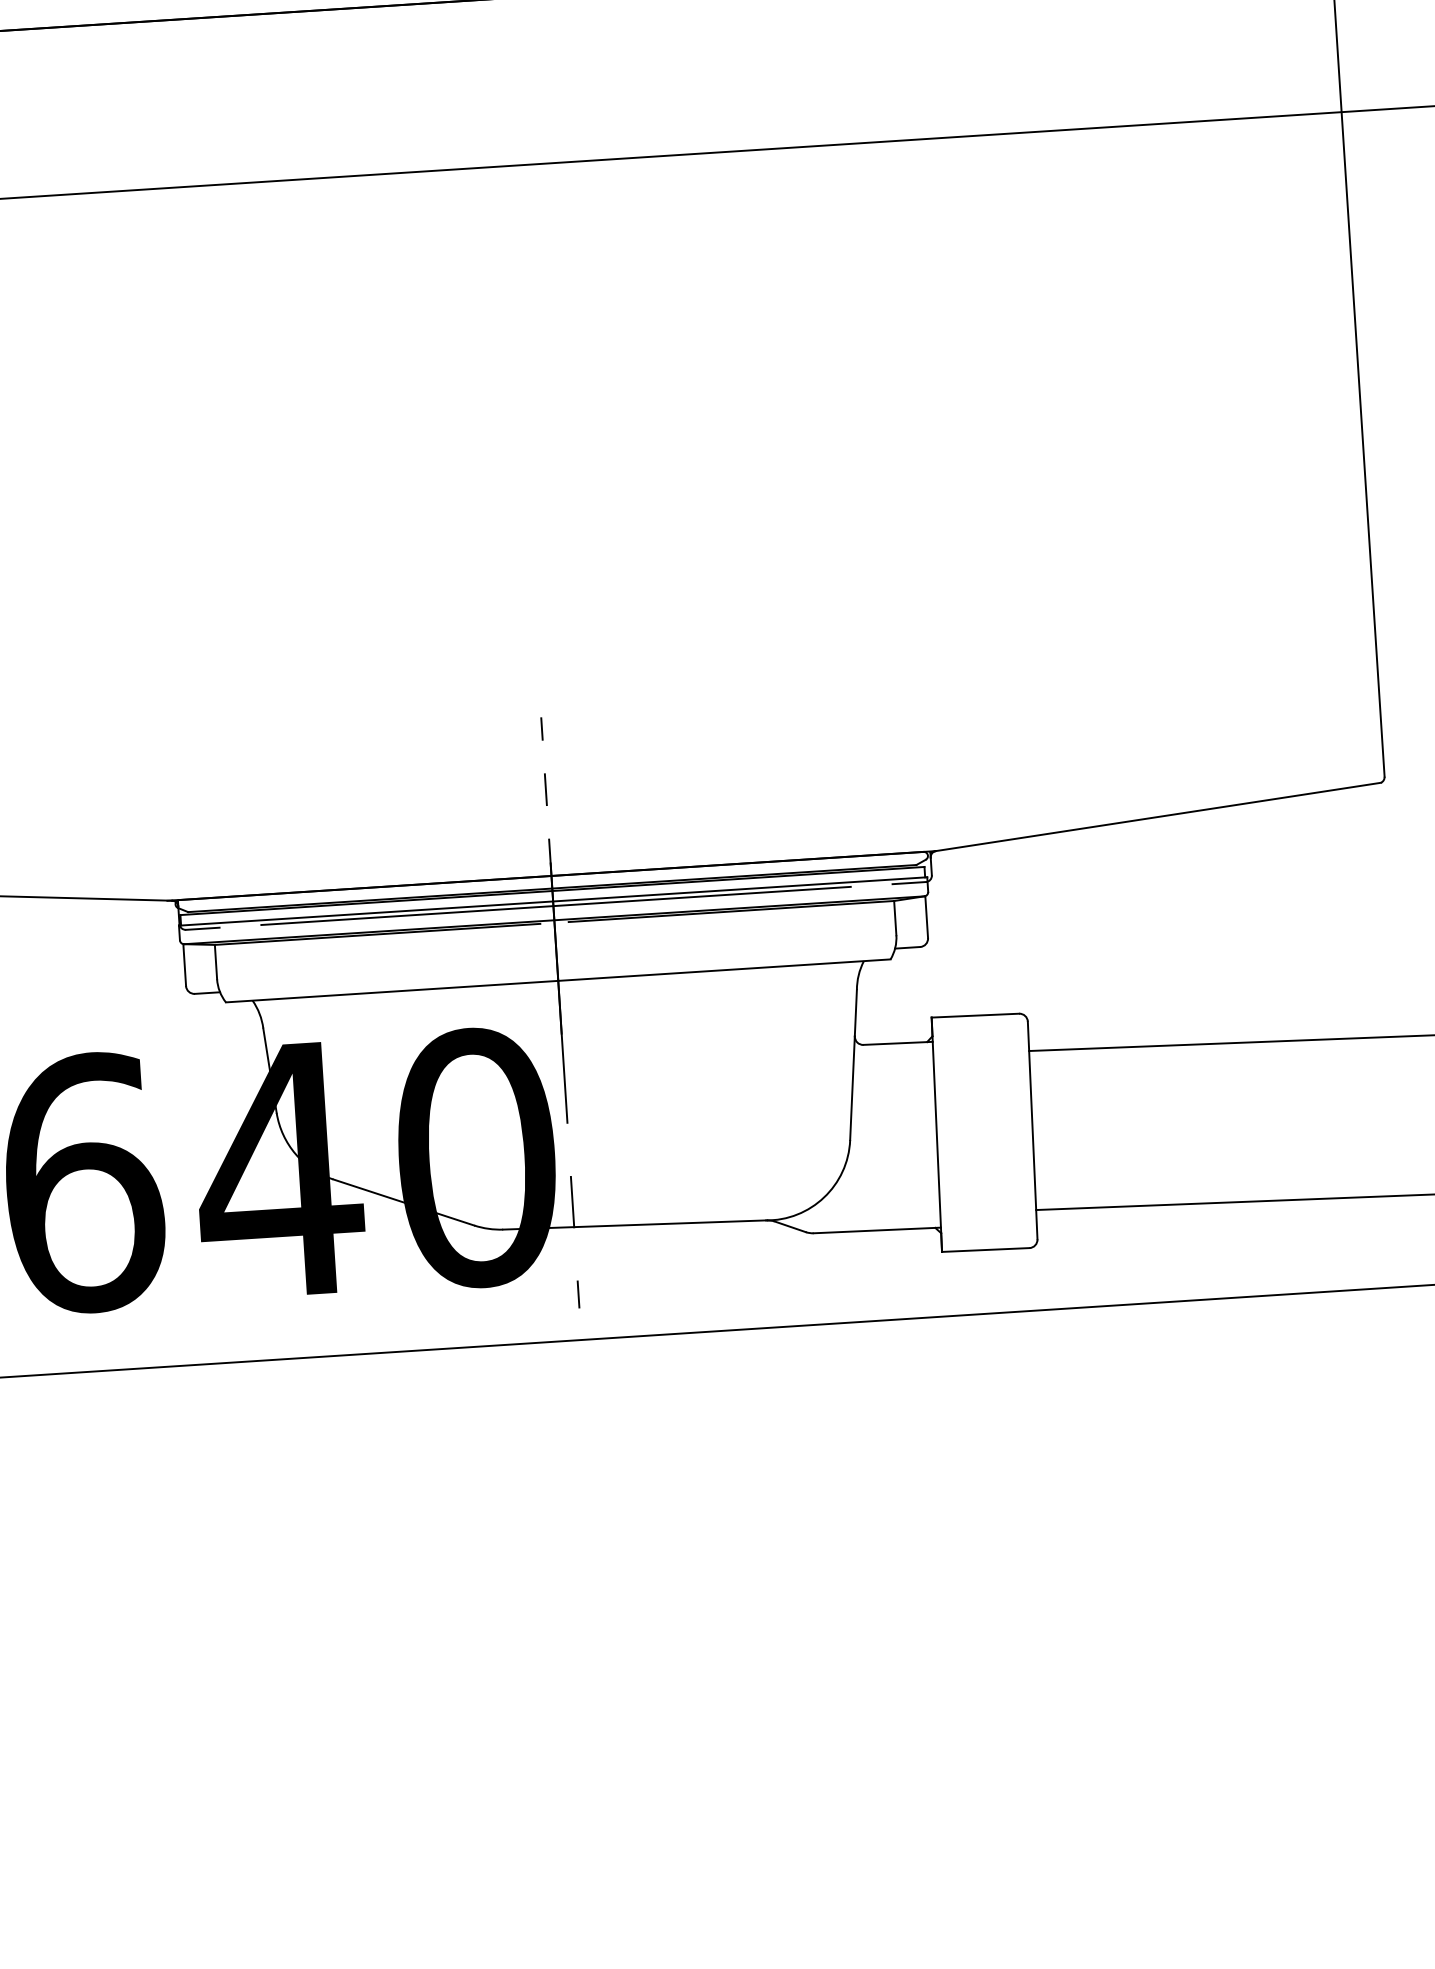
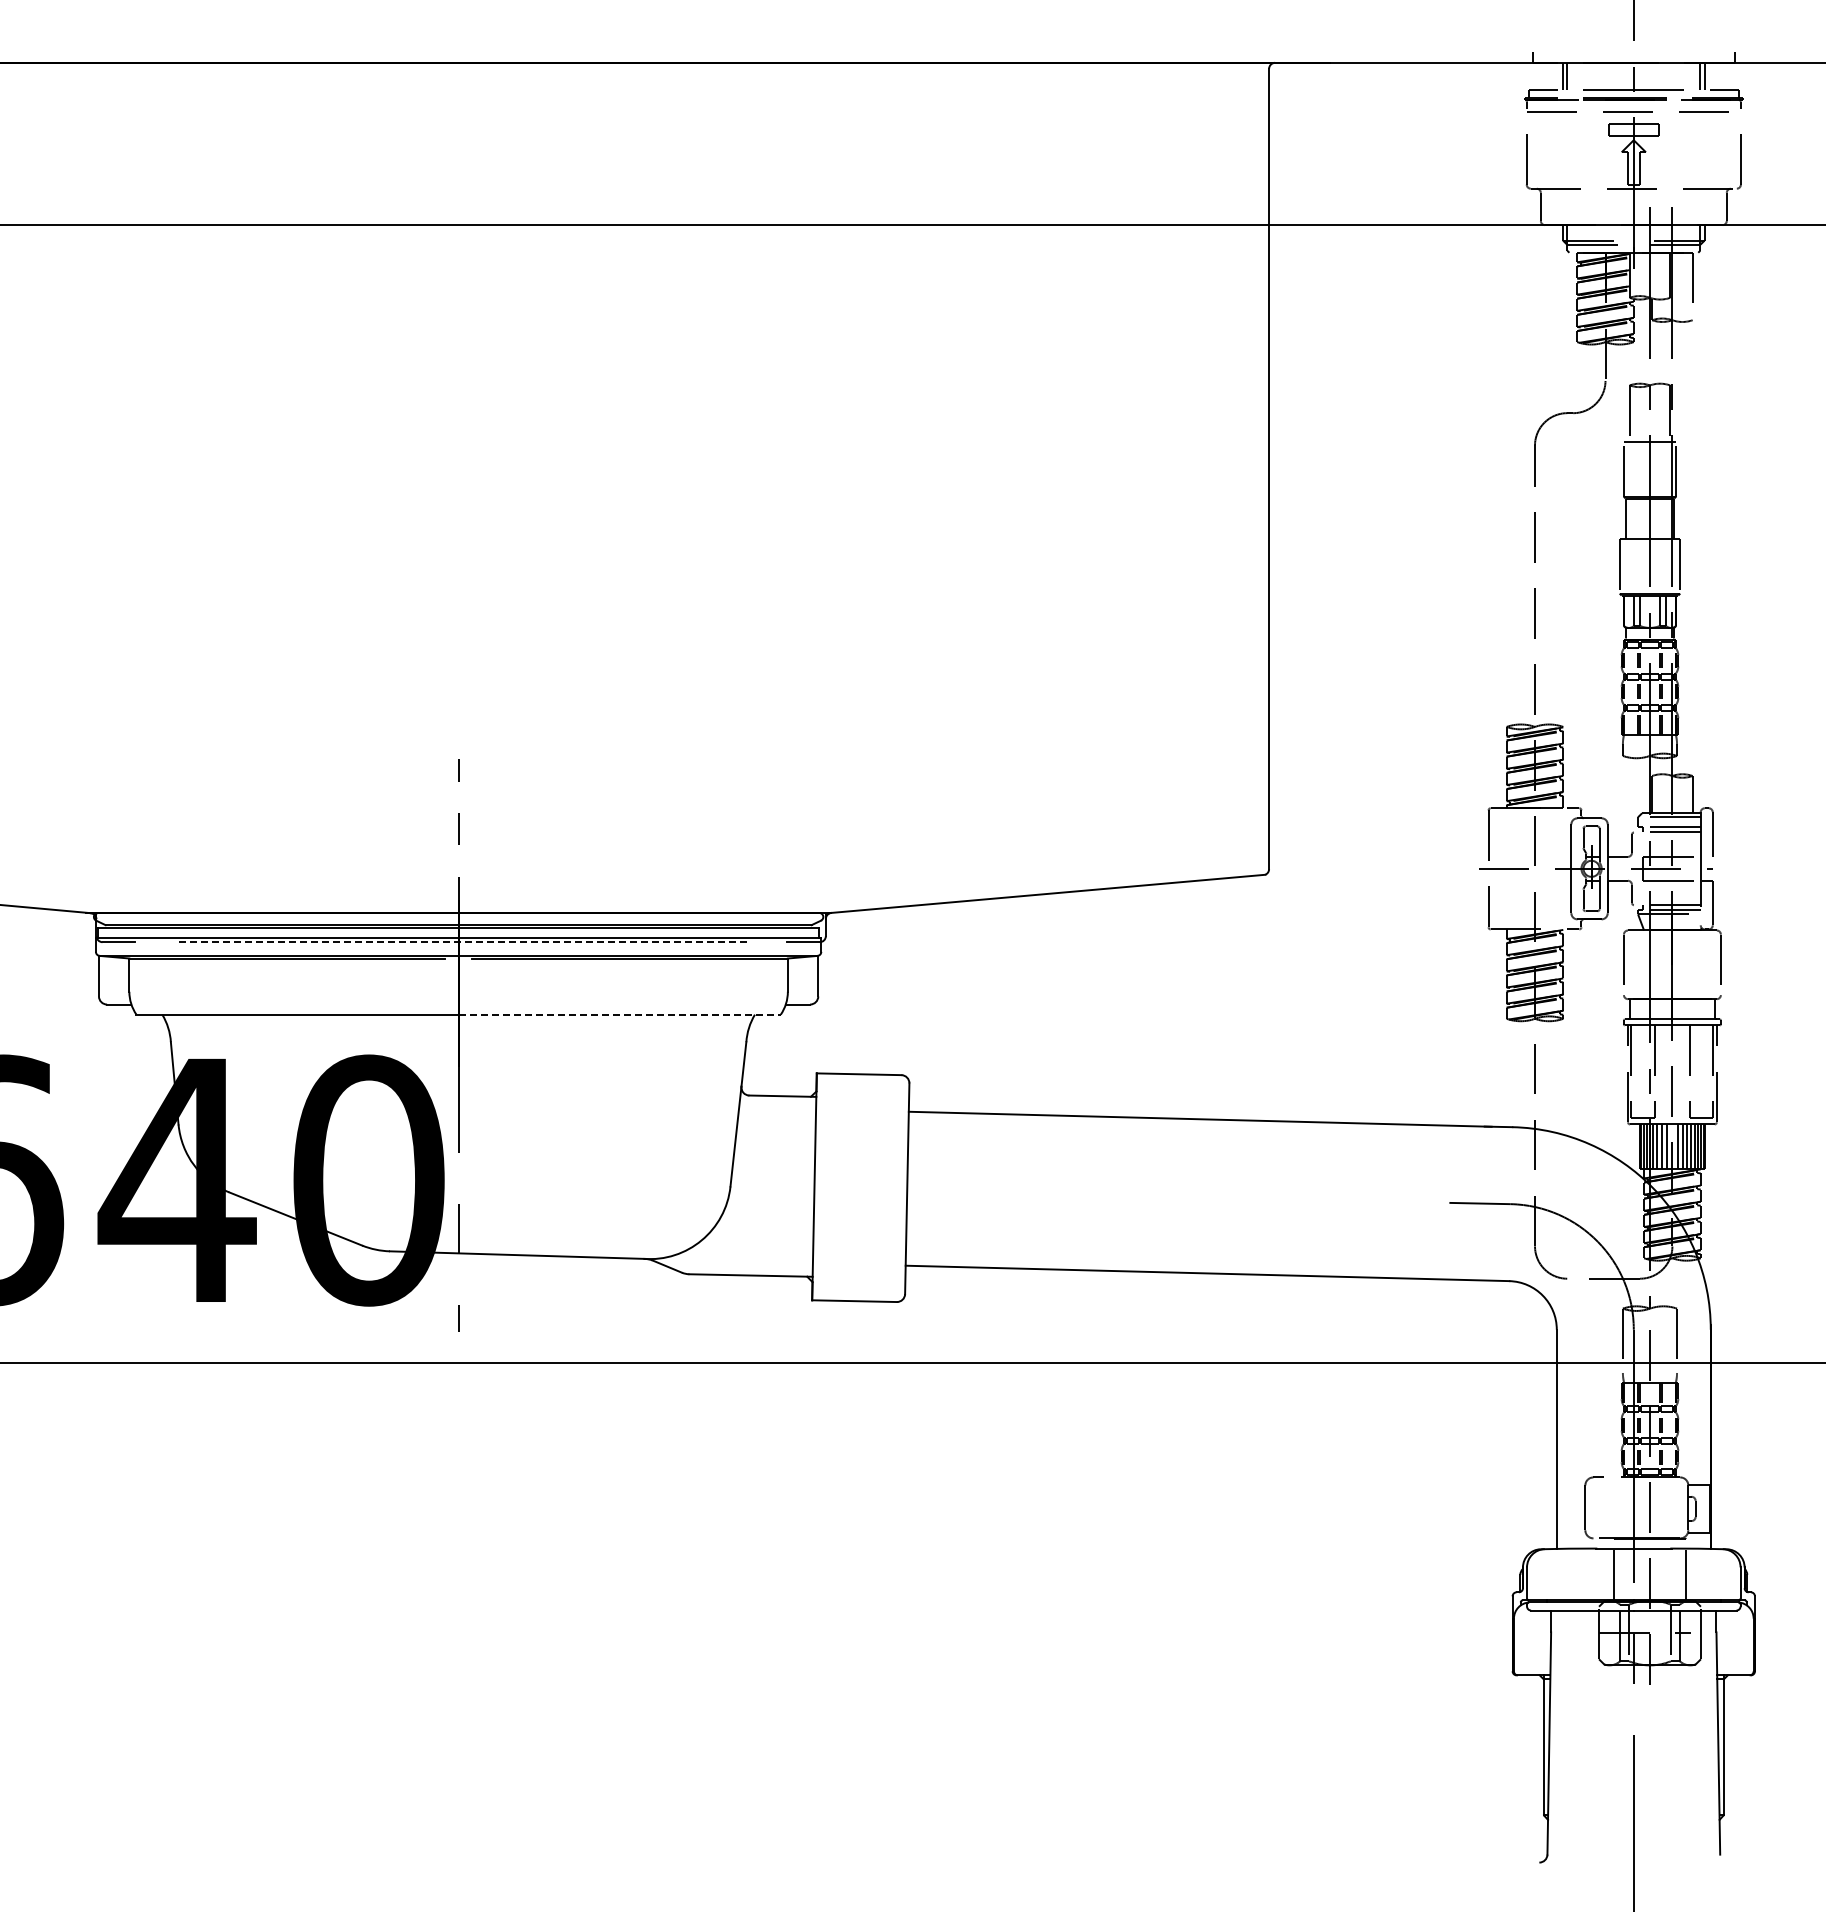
line: (556, 906) -> (461, 942), solid -> dashed
line: (725, 969) -> (620, 1014), solid -> dashed

